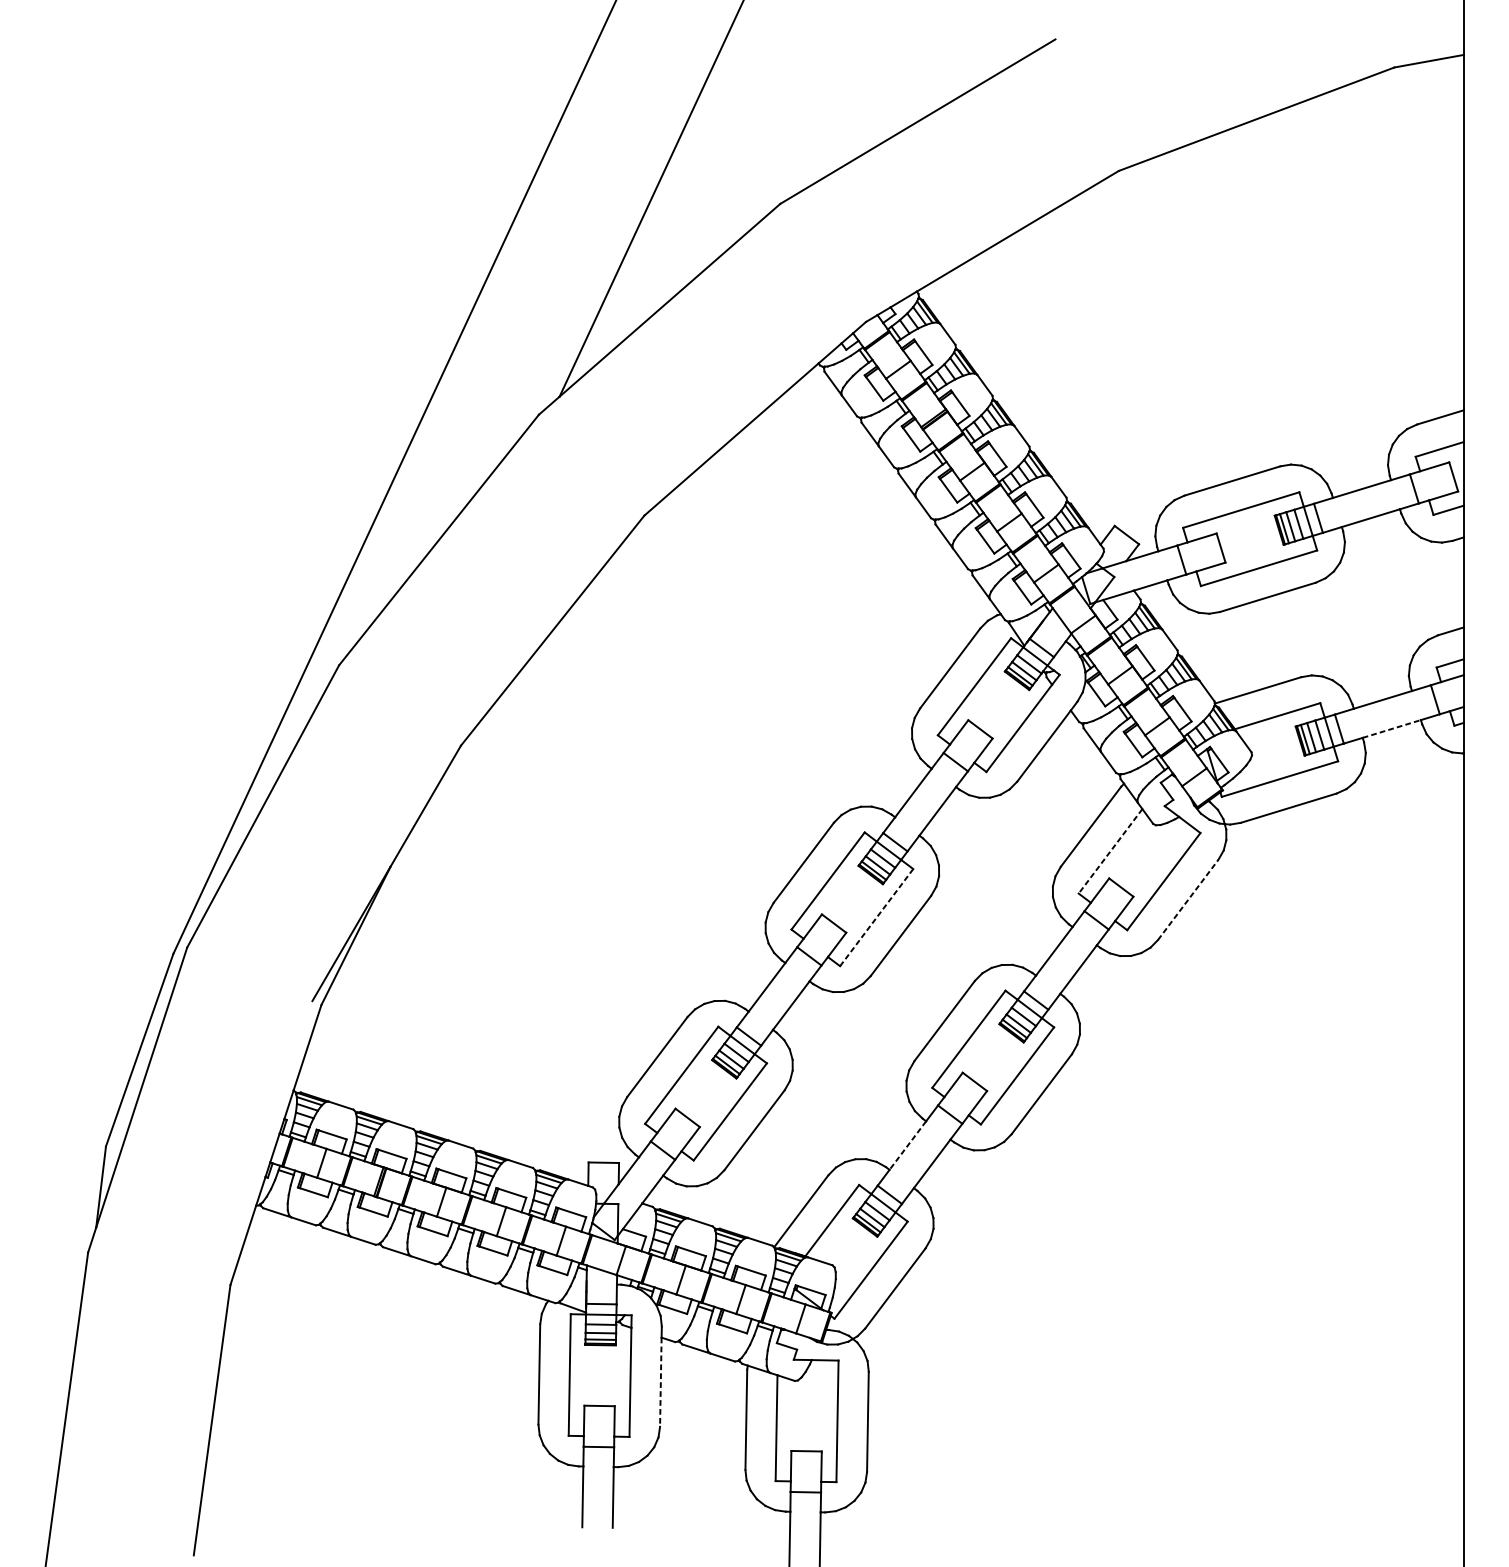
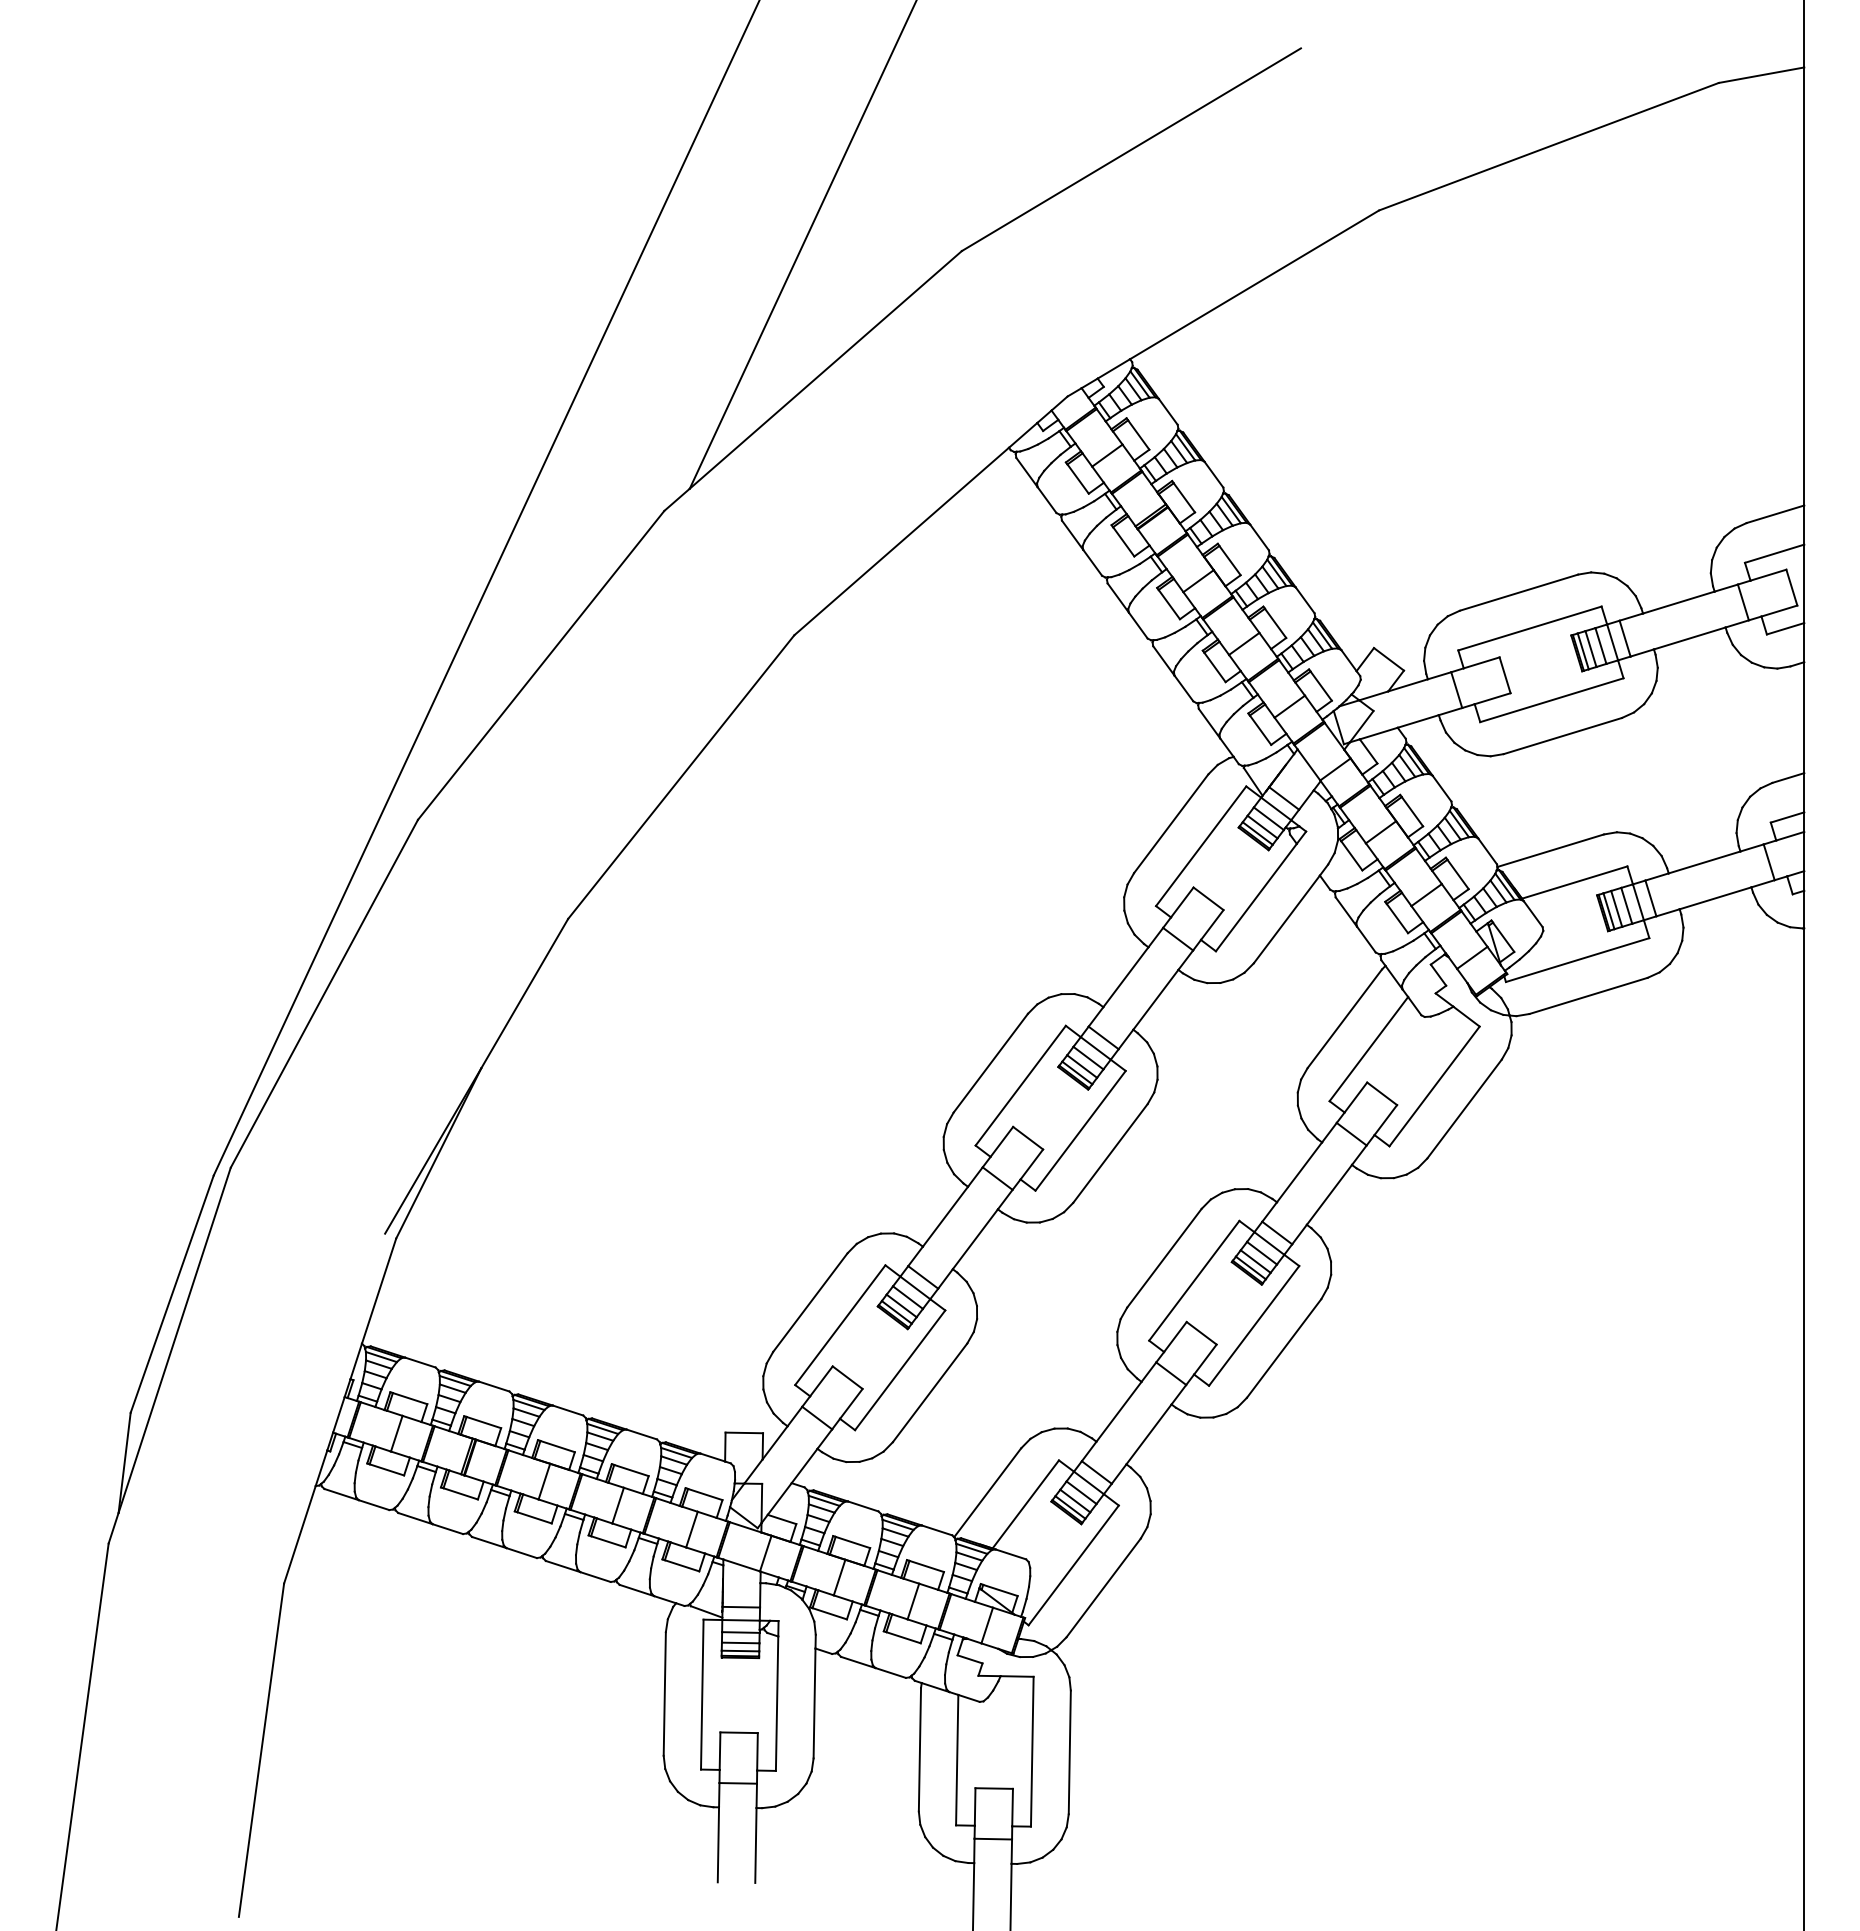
line: (1391, 729) -> (1715, 898), dashed -> solid
line: (1110, 851) -> (1368, 1049), dashed -> solid
line: (1188, 900) -> (1464, 1109), dashed -> solid
line: (876, 917) -> (1080, 1130), dashed -> solid
line: (907, 1146) -> (1118, 1412), dashed -> solid
line: (660, 1382) -> (814, 1703), dashed -> solid

